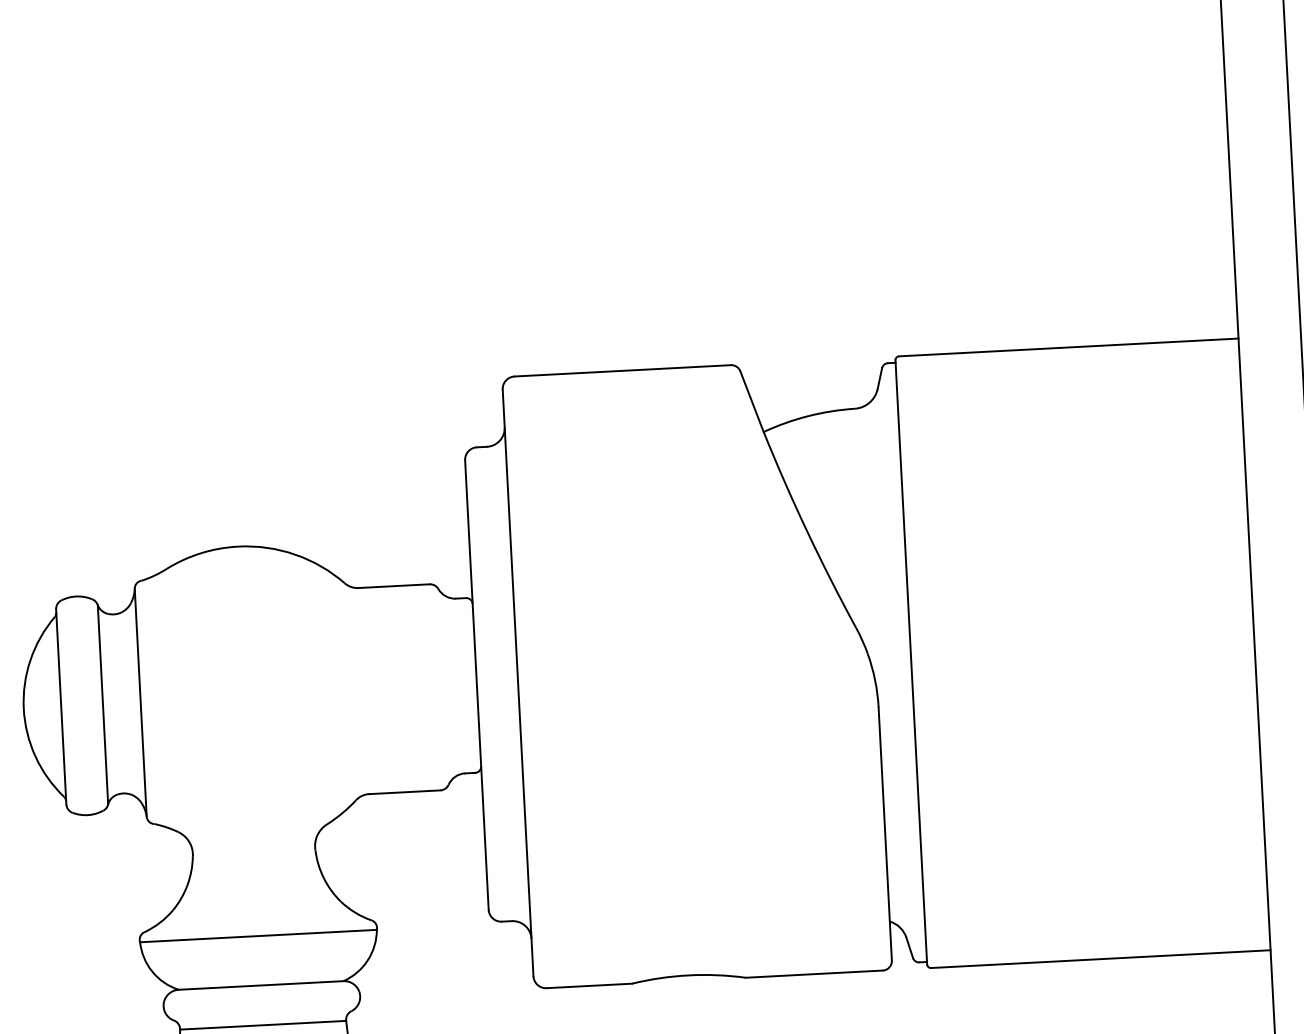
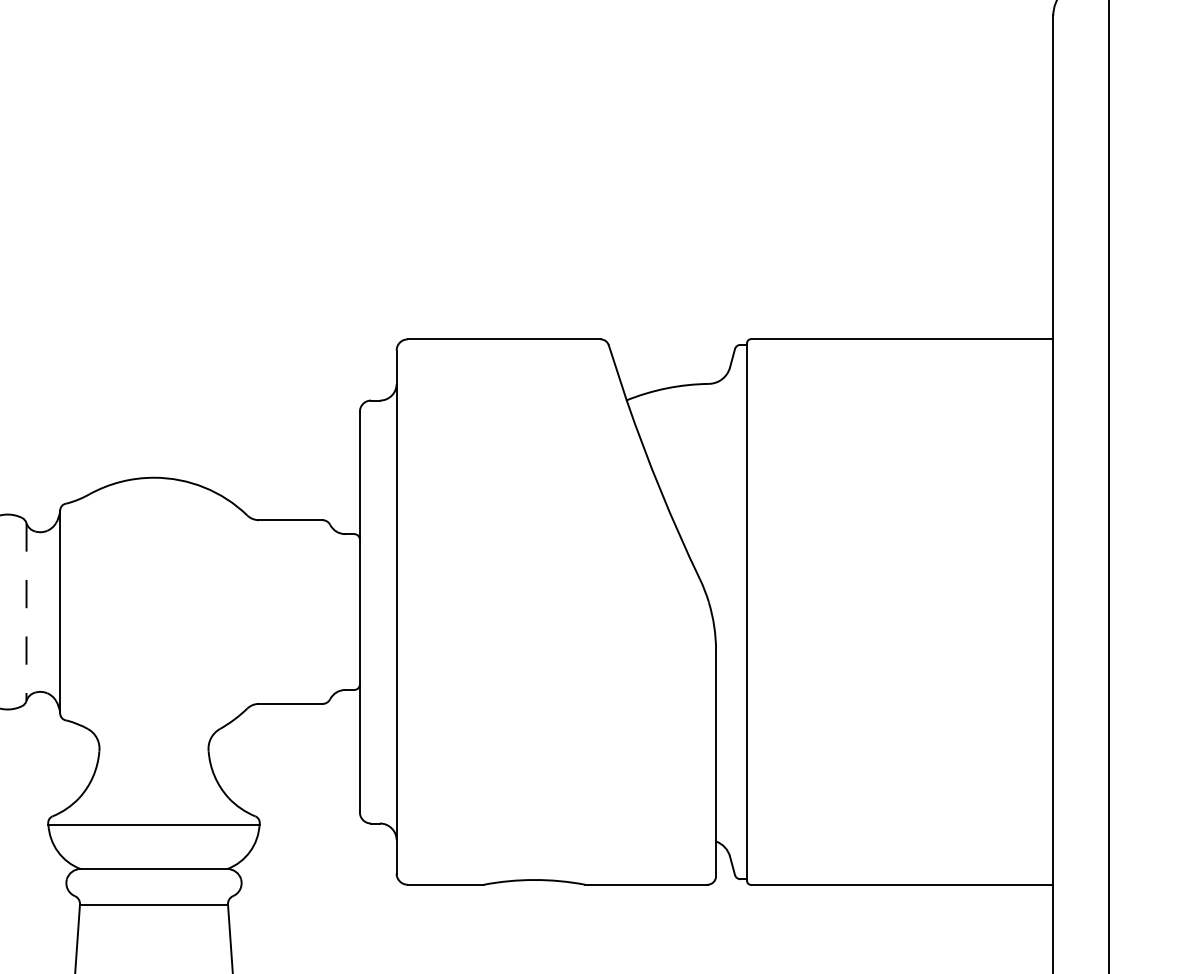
line: (102, 705) -> (26, 612), solid -> dashed

